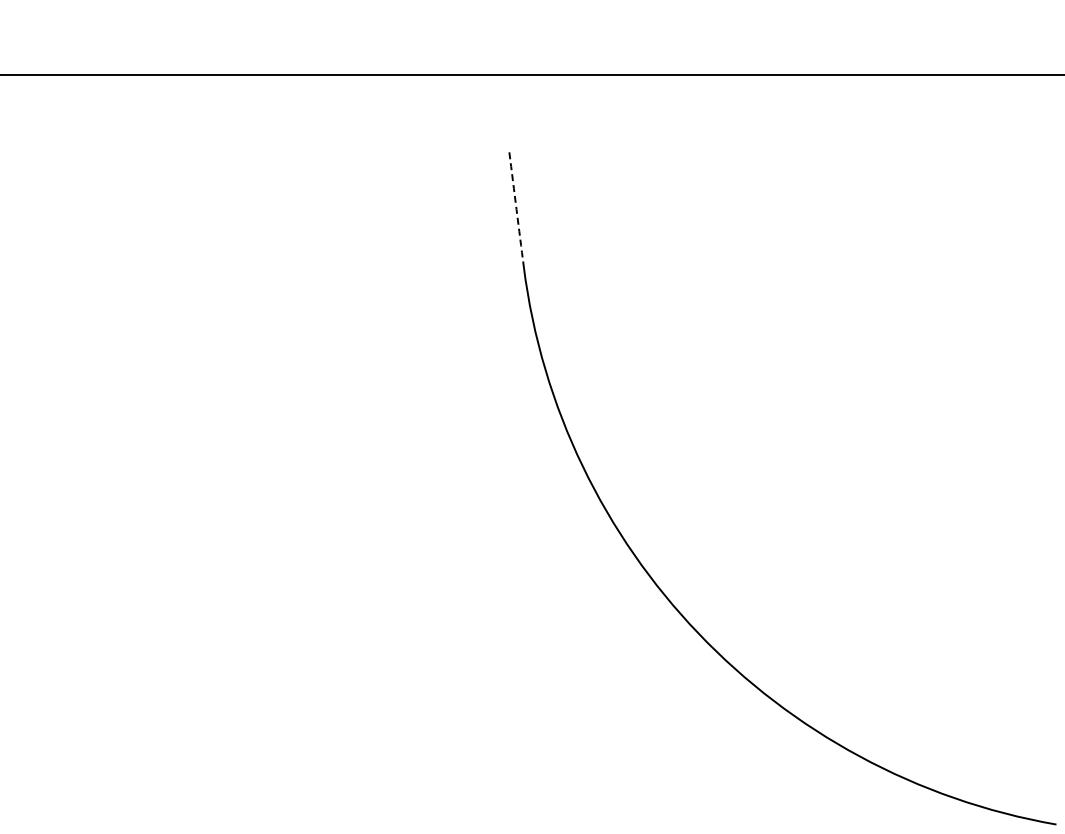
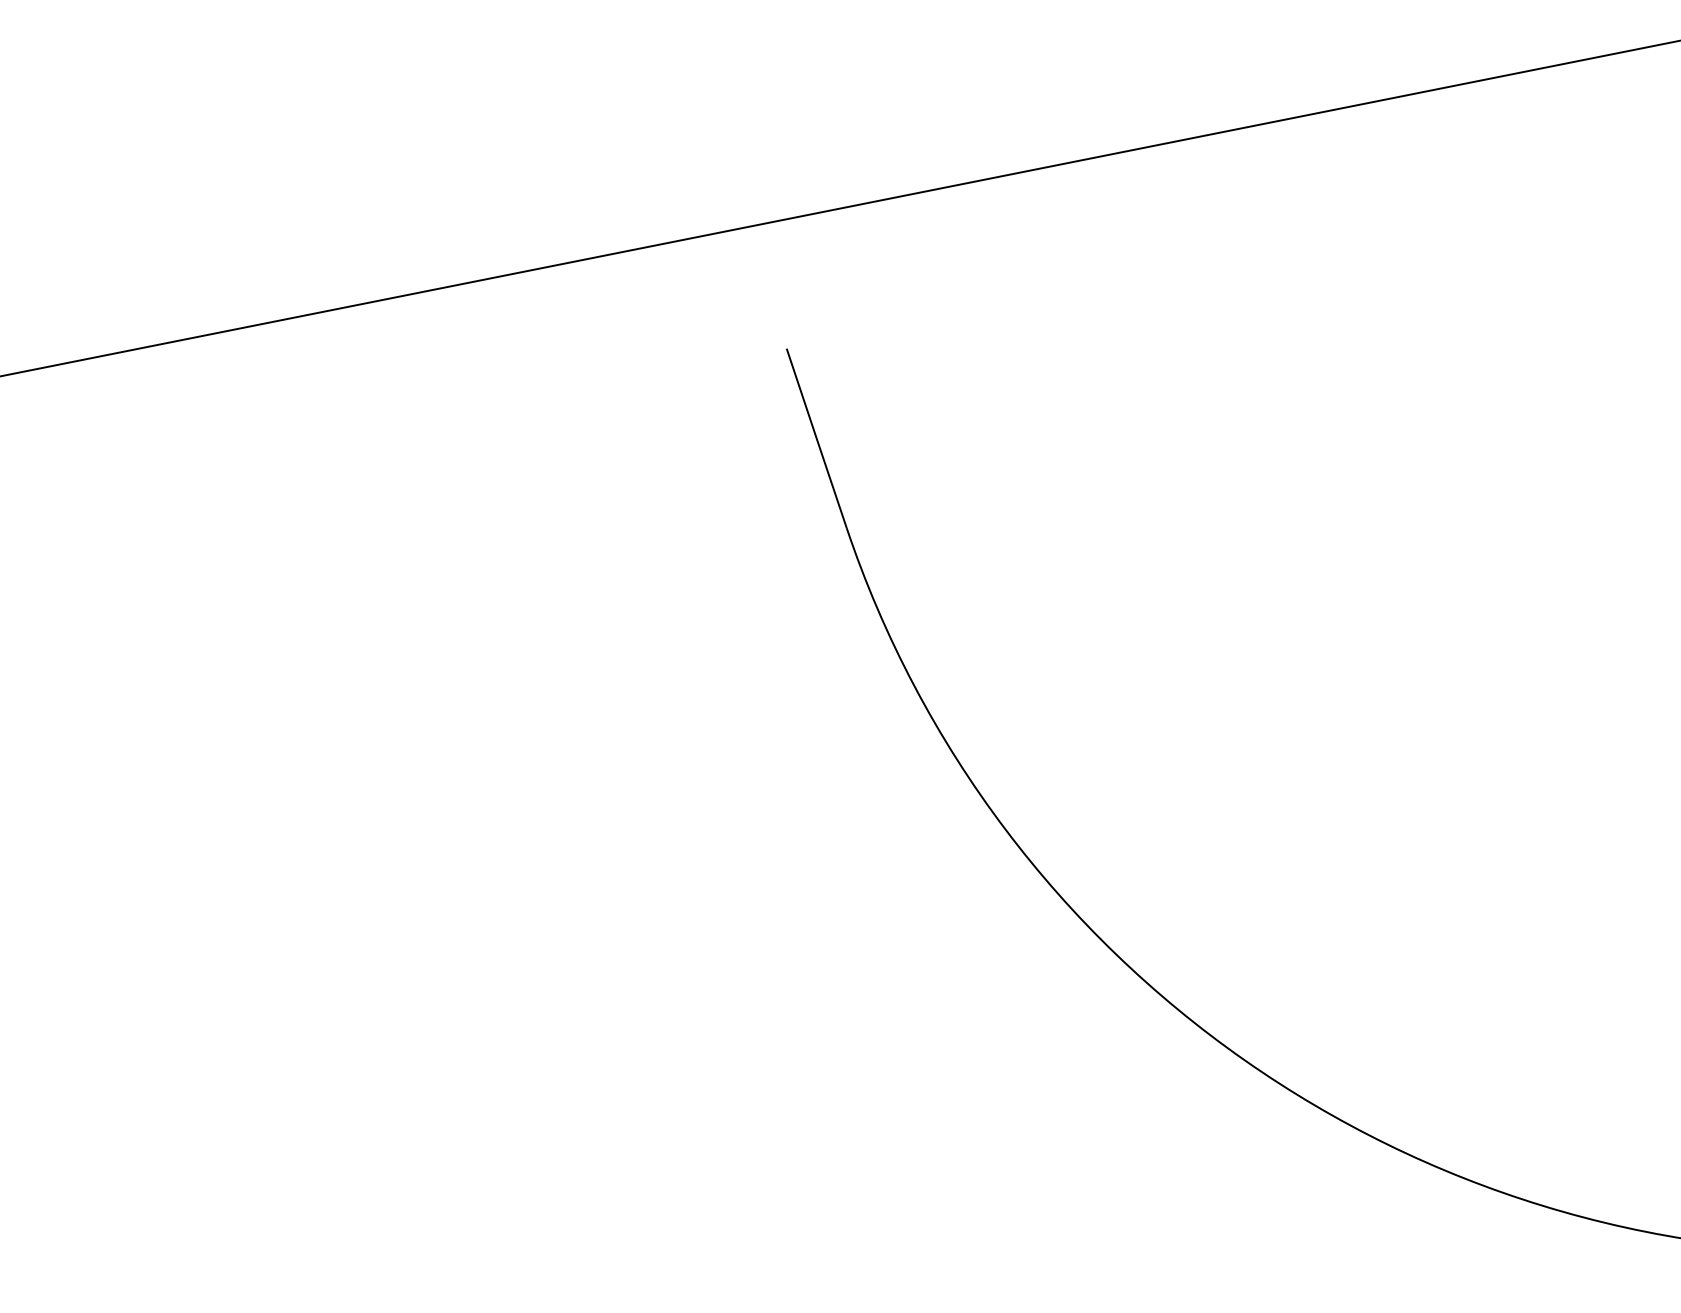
arc: (516, 209) -> (816, 438), dashed -> solid

